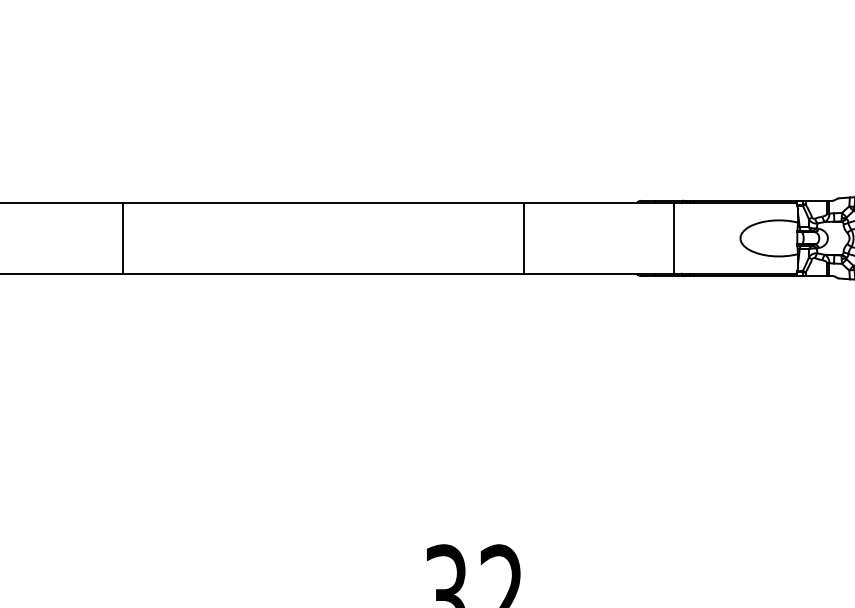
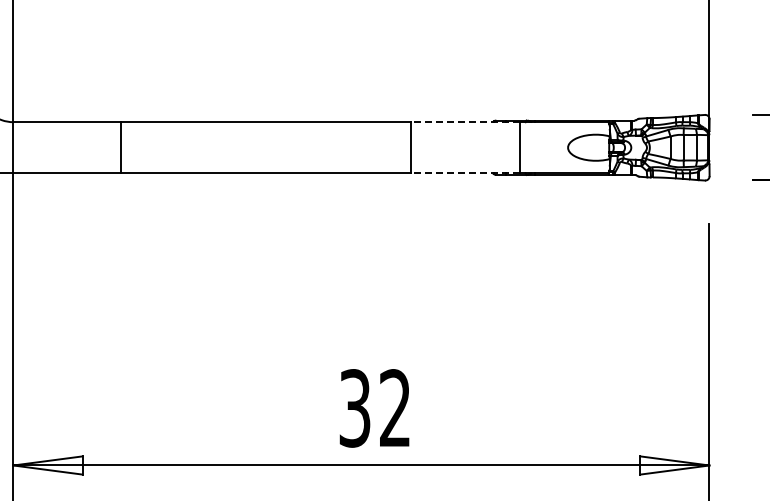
line: (598, 203) -> (465, 122), solid -> dashed
line: (598, 274) -> (465, 173), solid -> dashed

